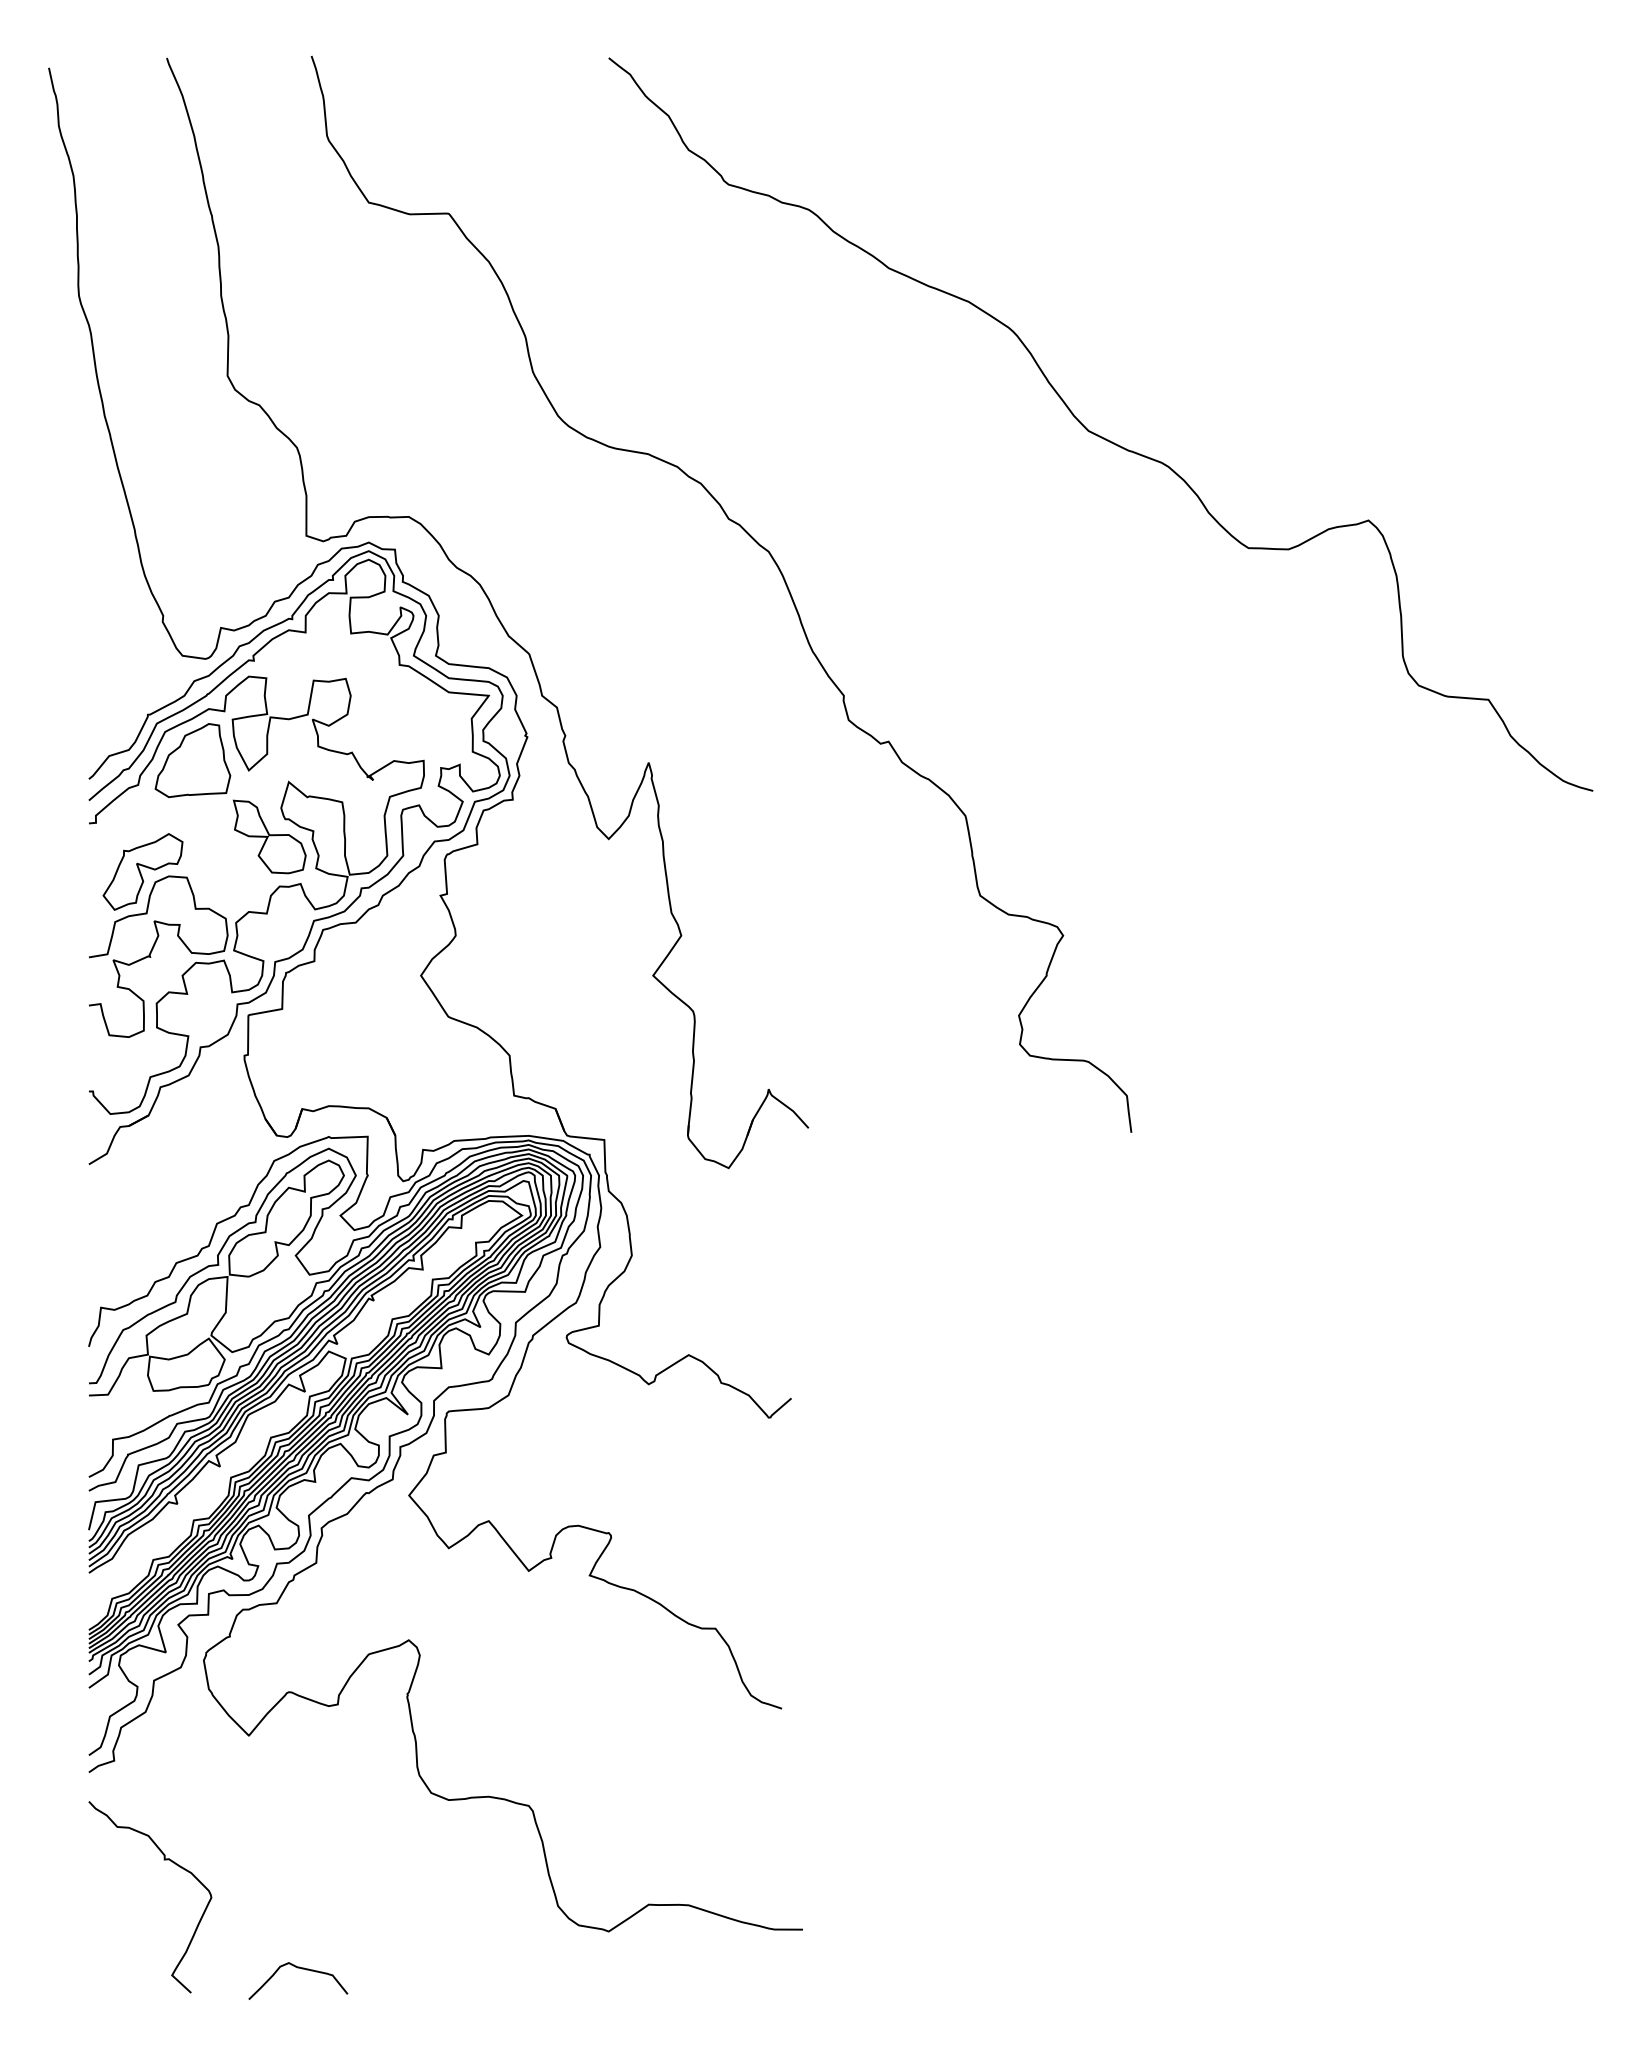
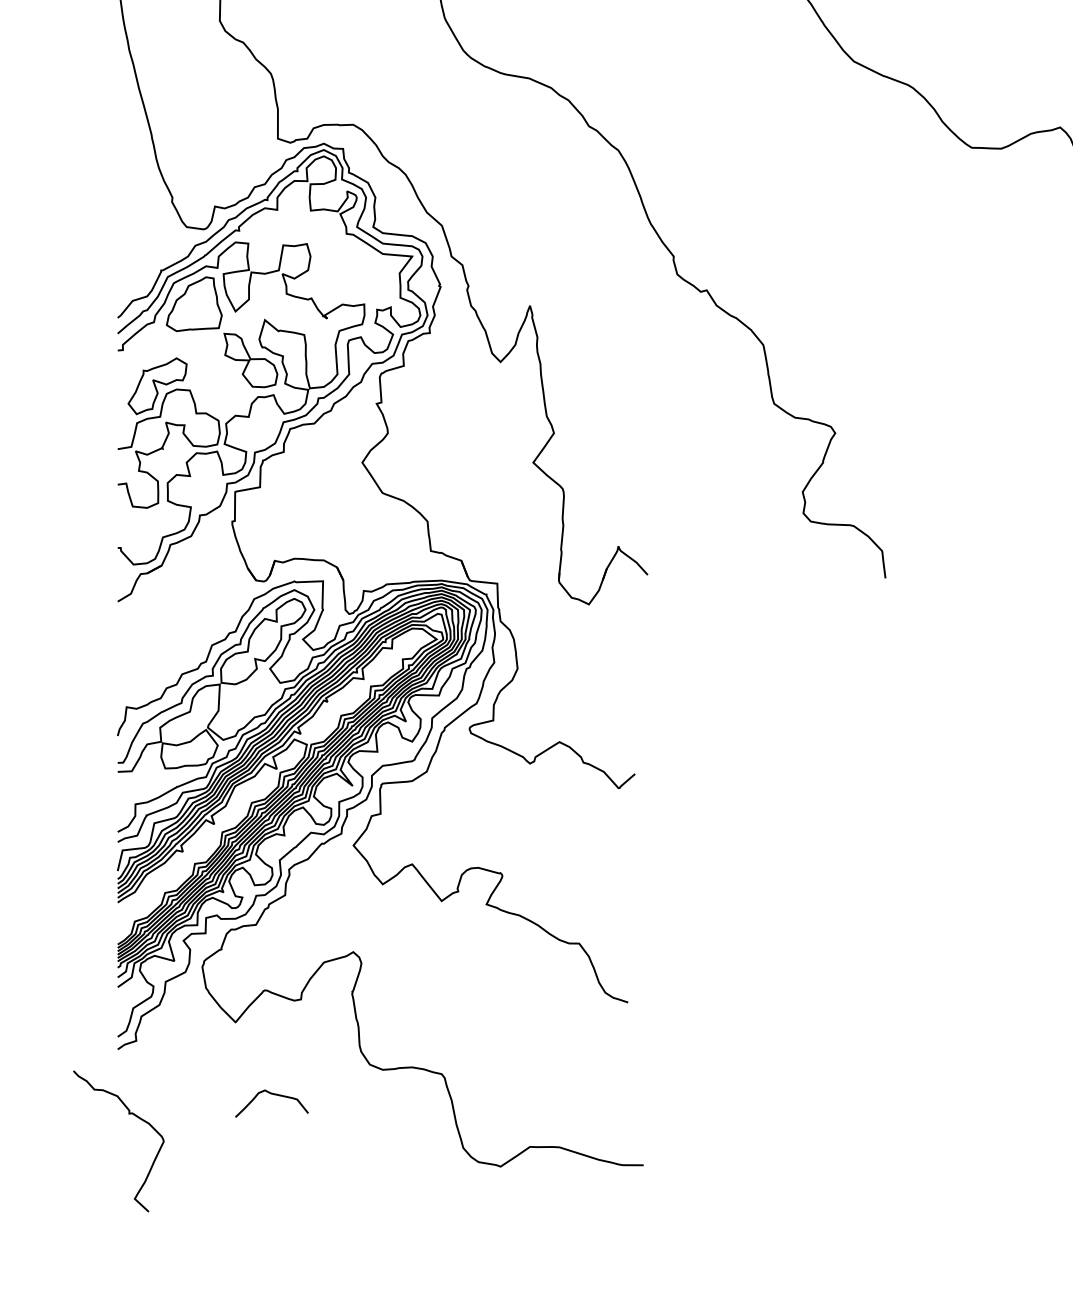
curve: (164, 1860) -> (129, 1114), moved
curve: (301, 1969) -> (274, 1095), moved

